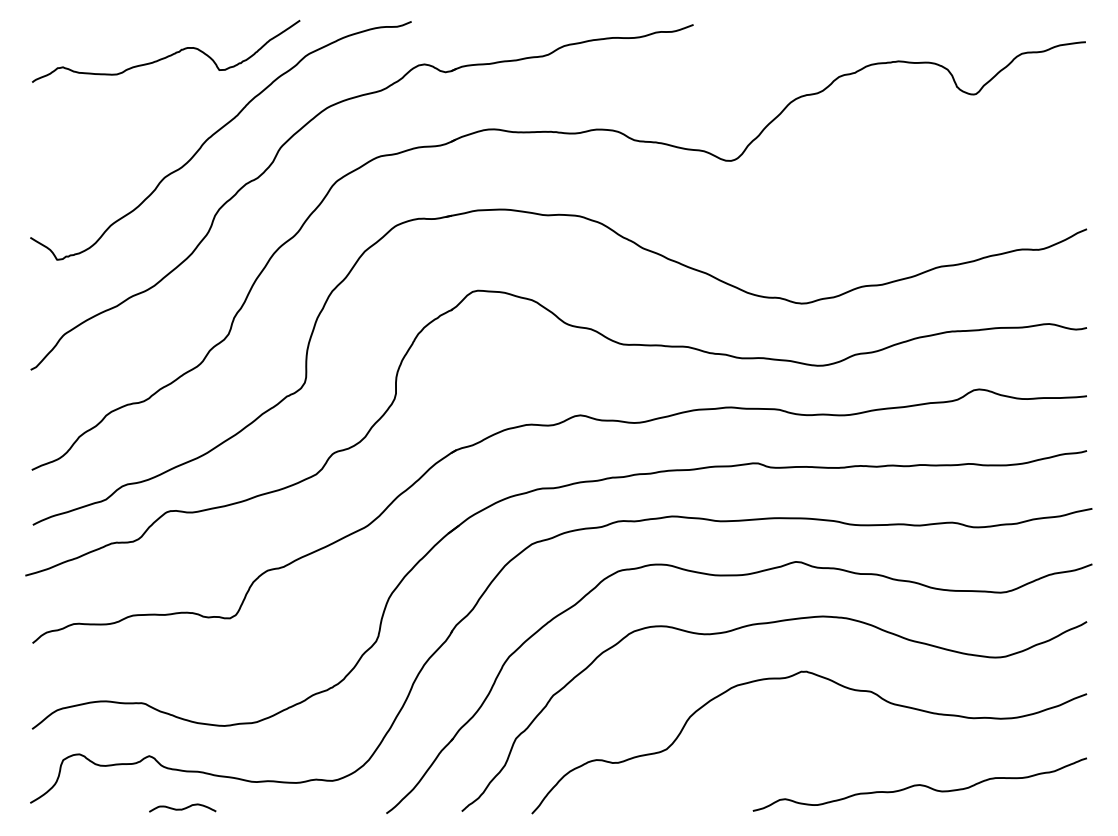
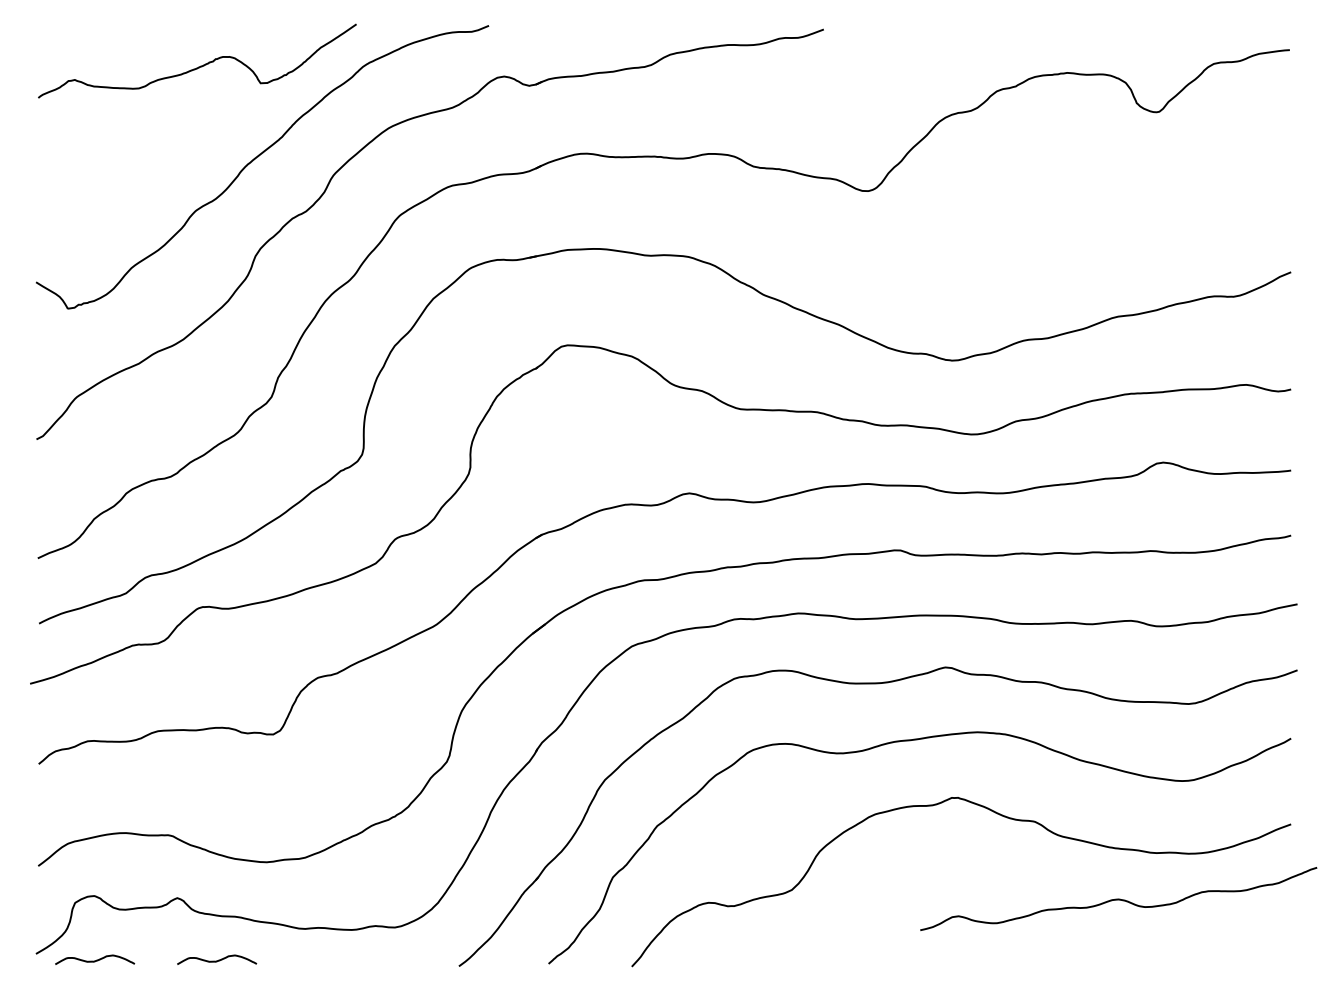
curve: (919, 784) -> (1118, 898), moved
curve: (81, 807) -> (96, 959), added

